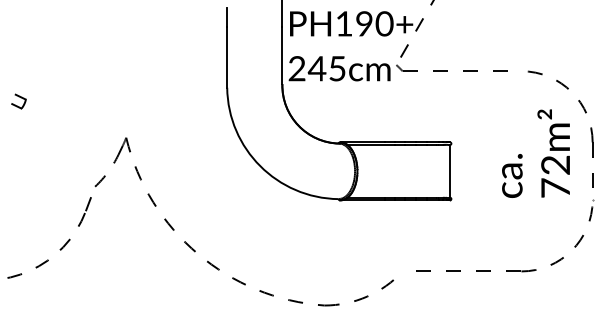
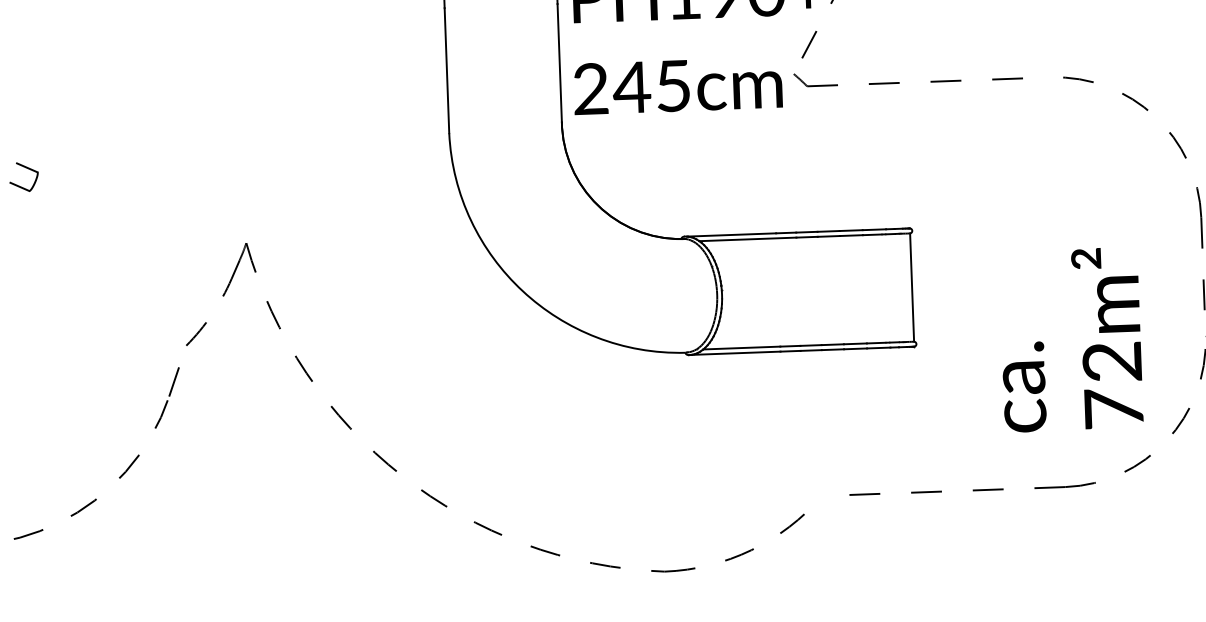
text: (535, 153) -> (1070, 339), moved

